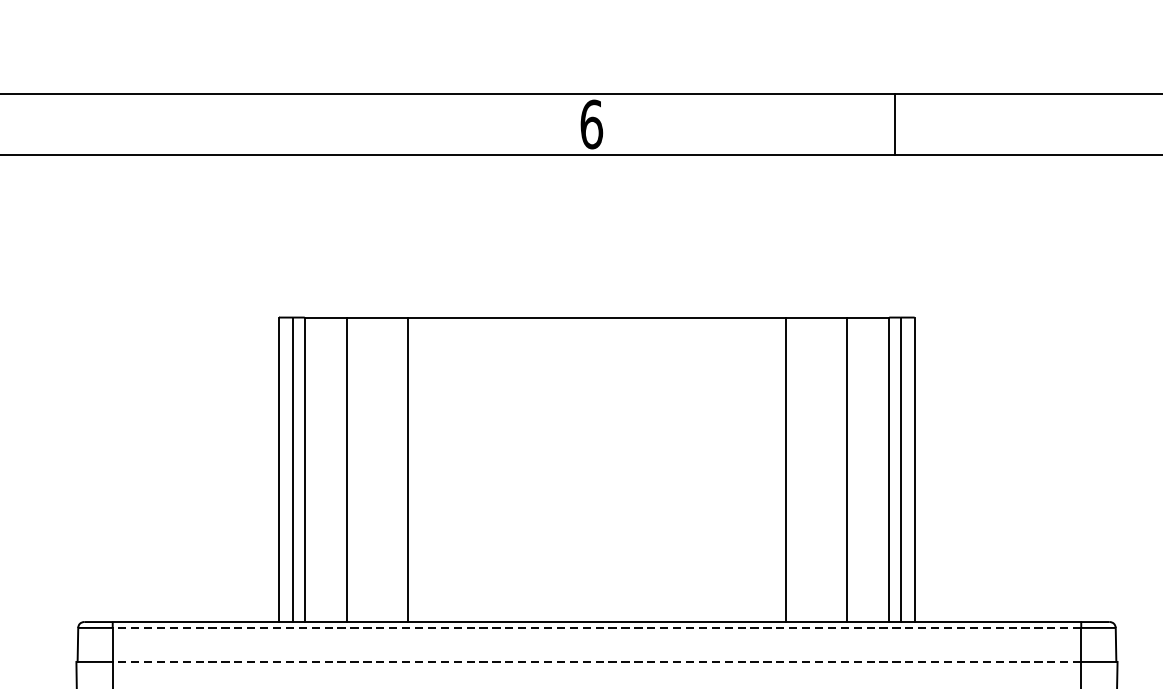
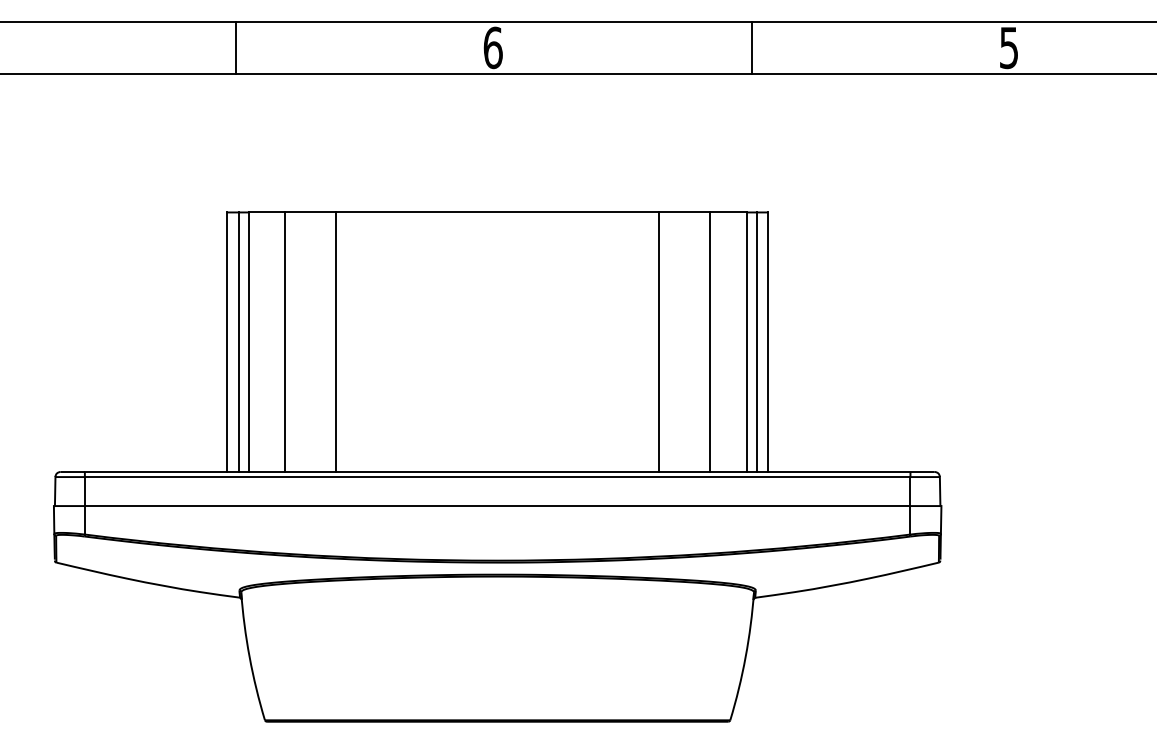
line: (289, 124) -> (235, 47), added
line: (596, 628) -> (497, 477), dashed -> solid
line: (596, 662) -> (497, 506), dashed -> solid

